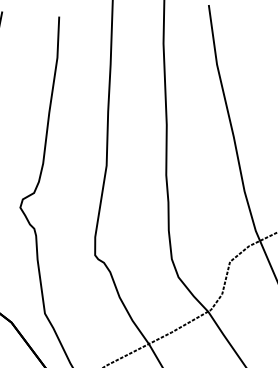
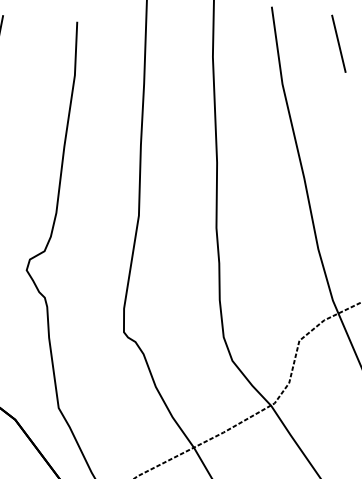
line: (260, 33) -> (339, 43), added

